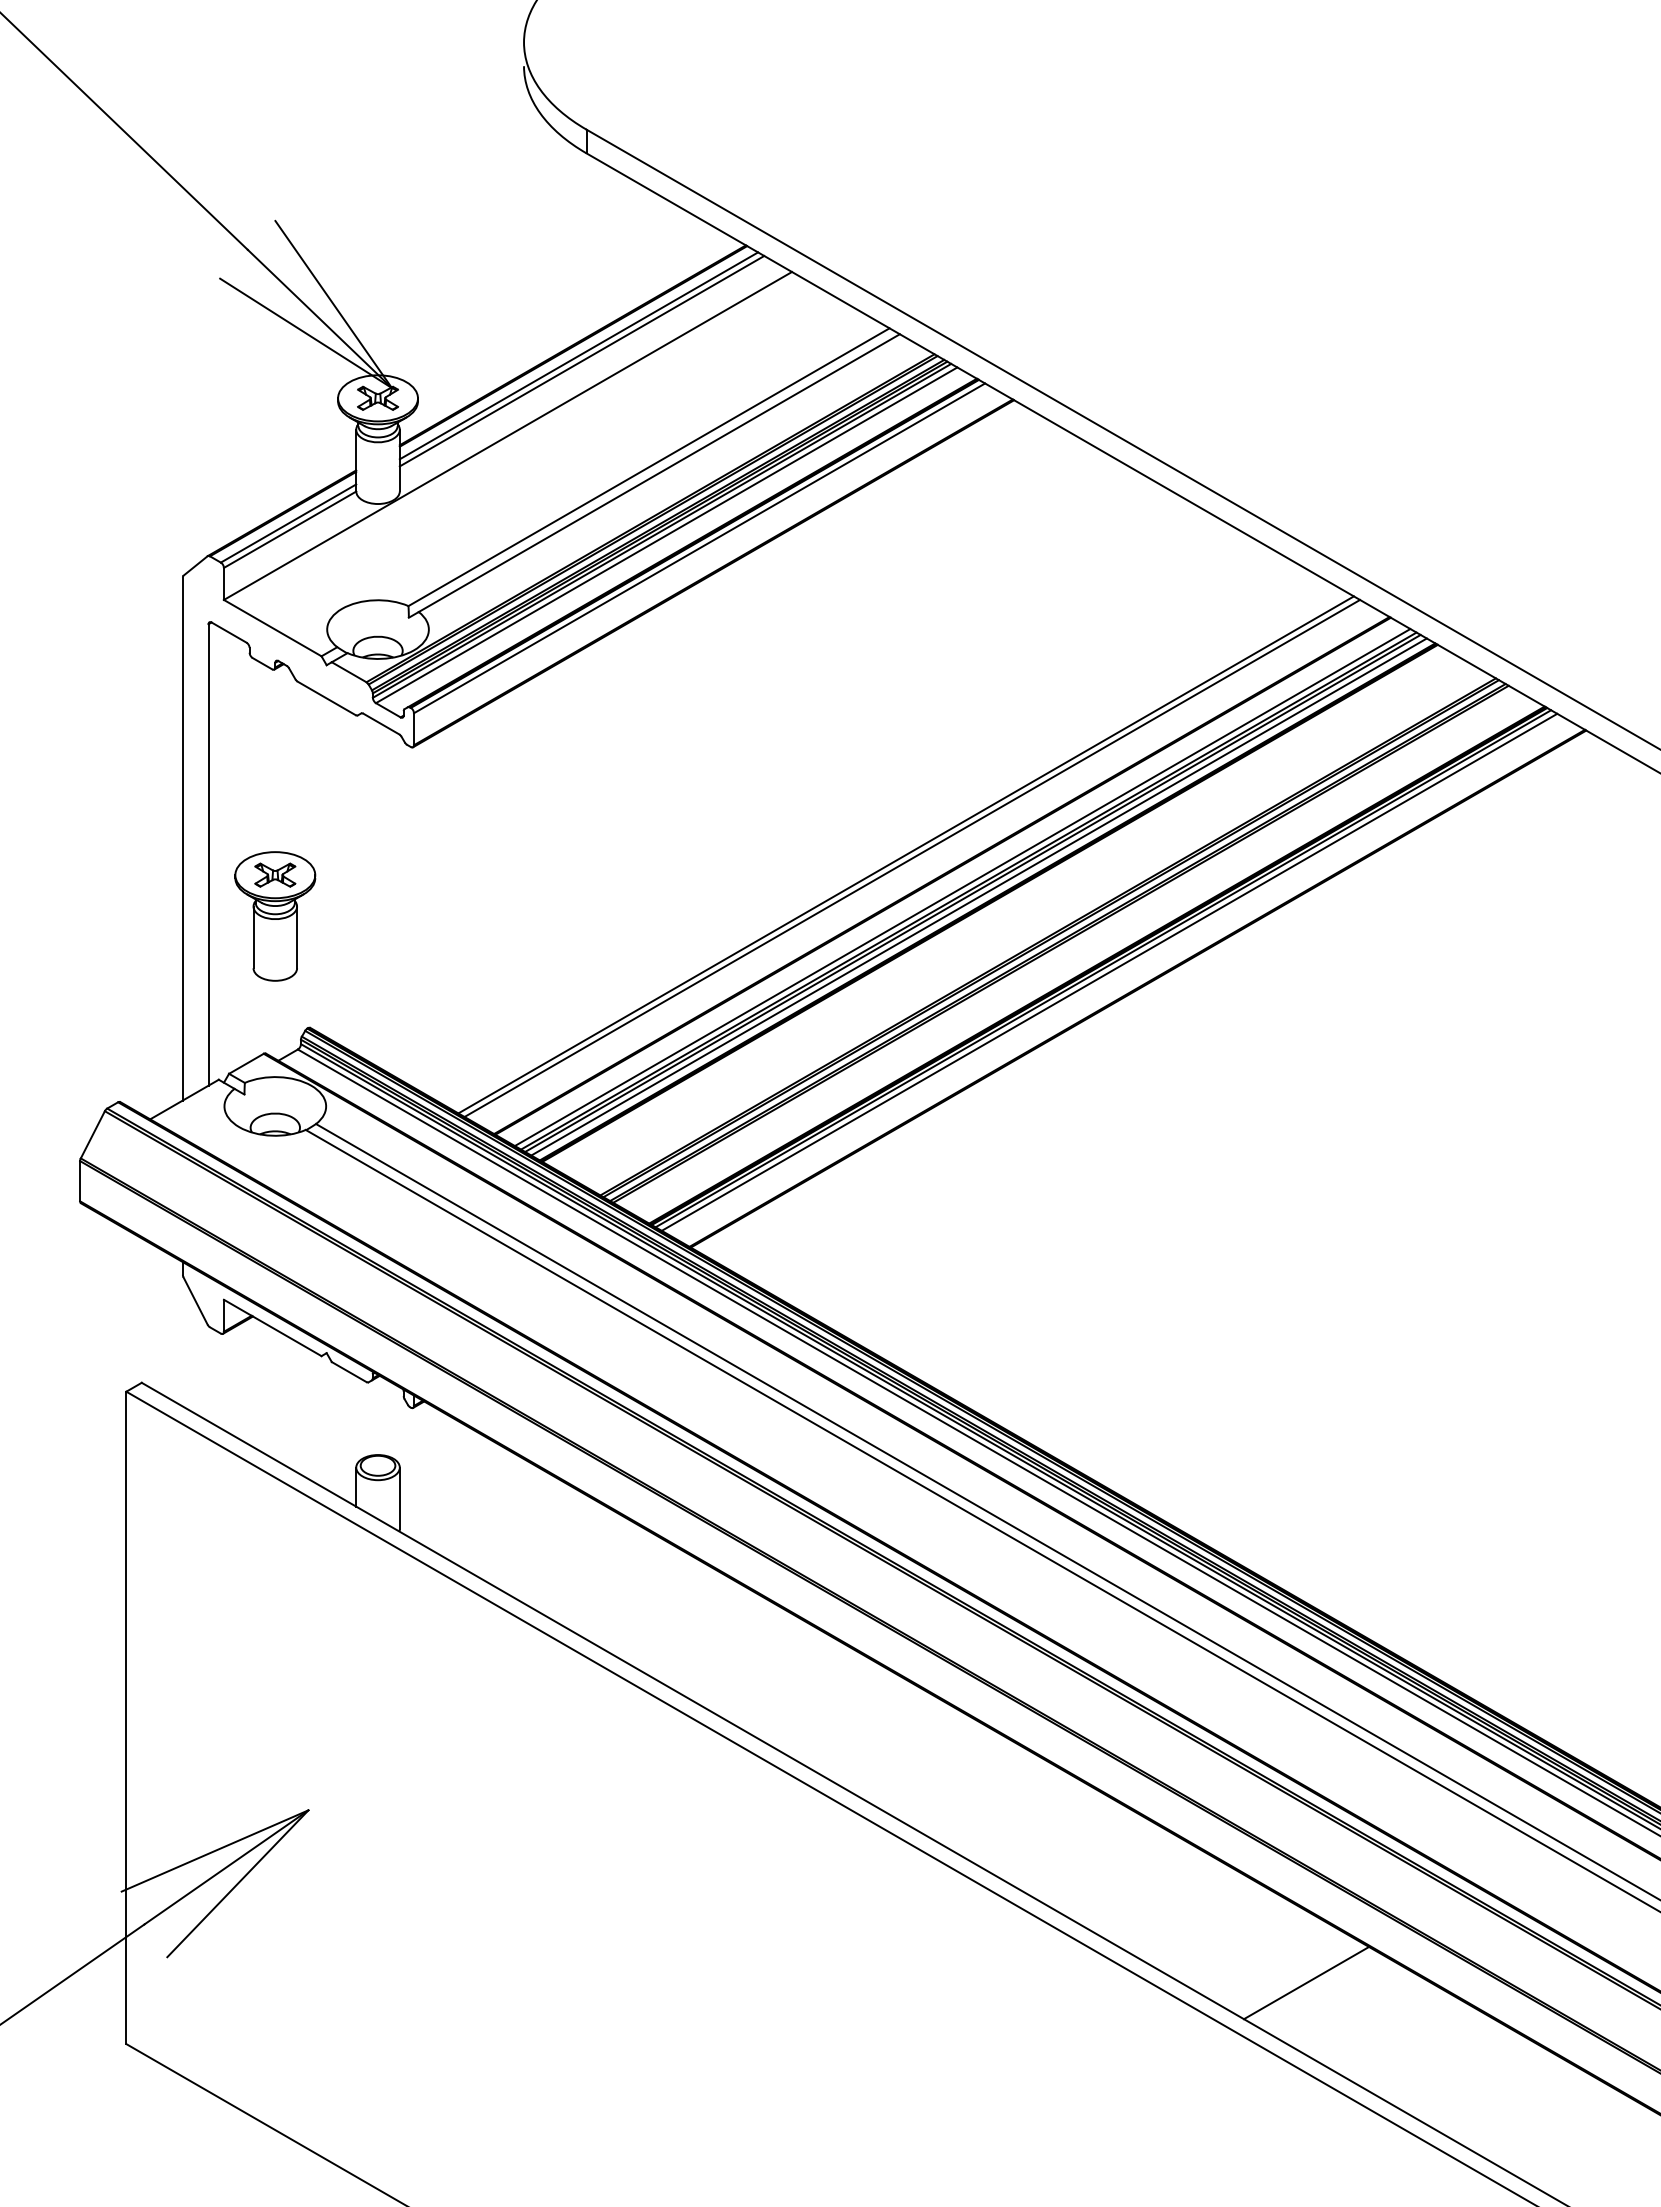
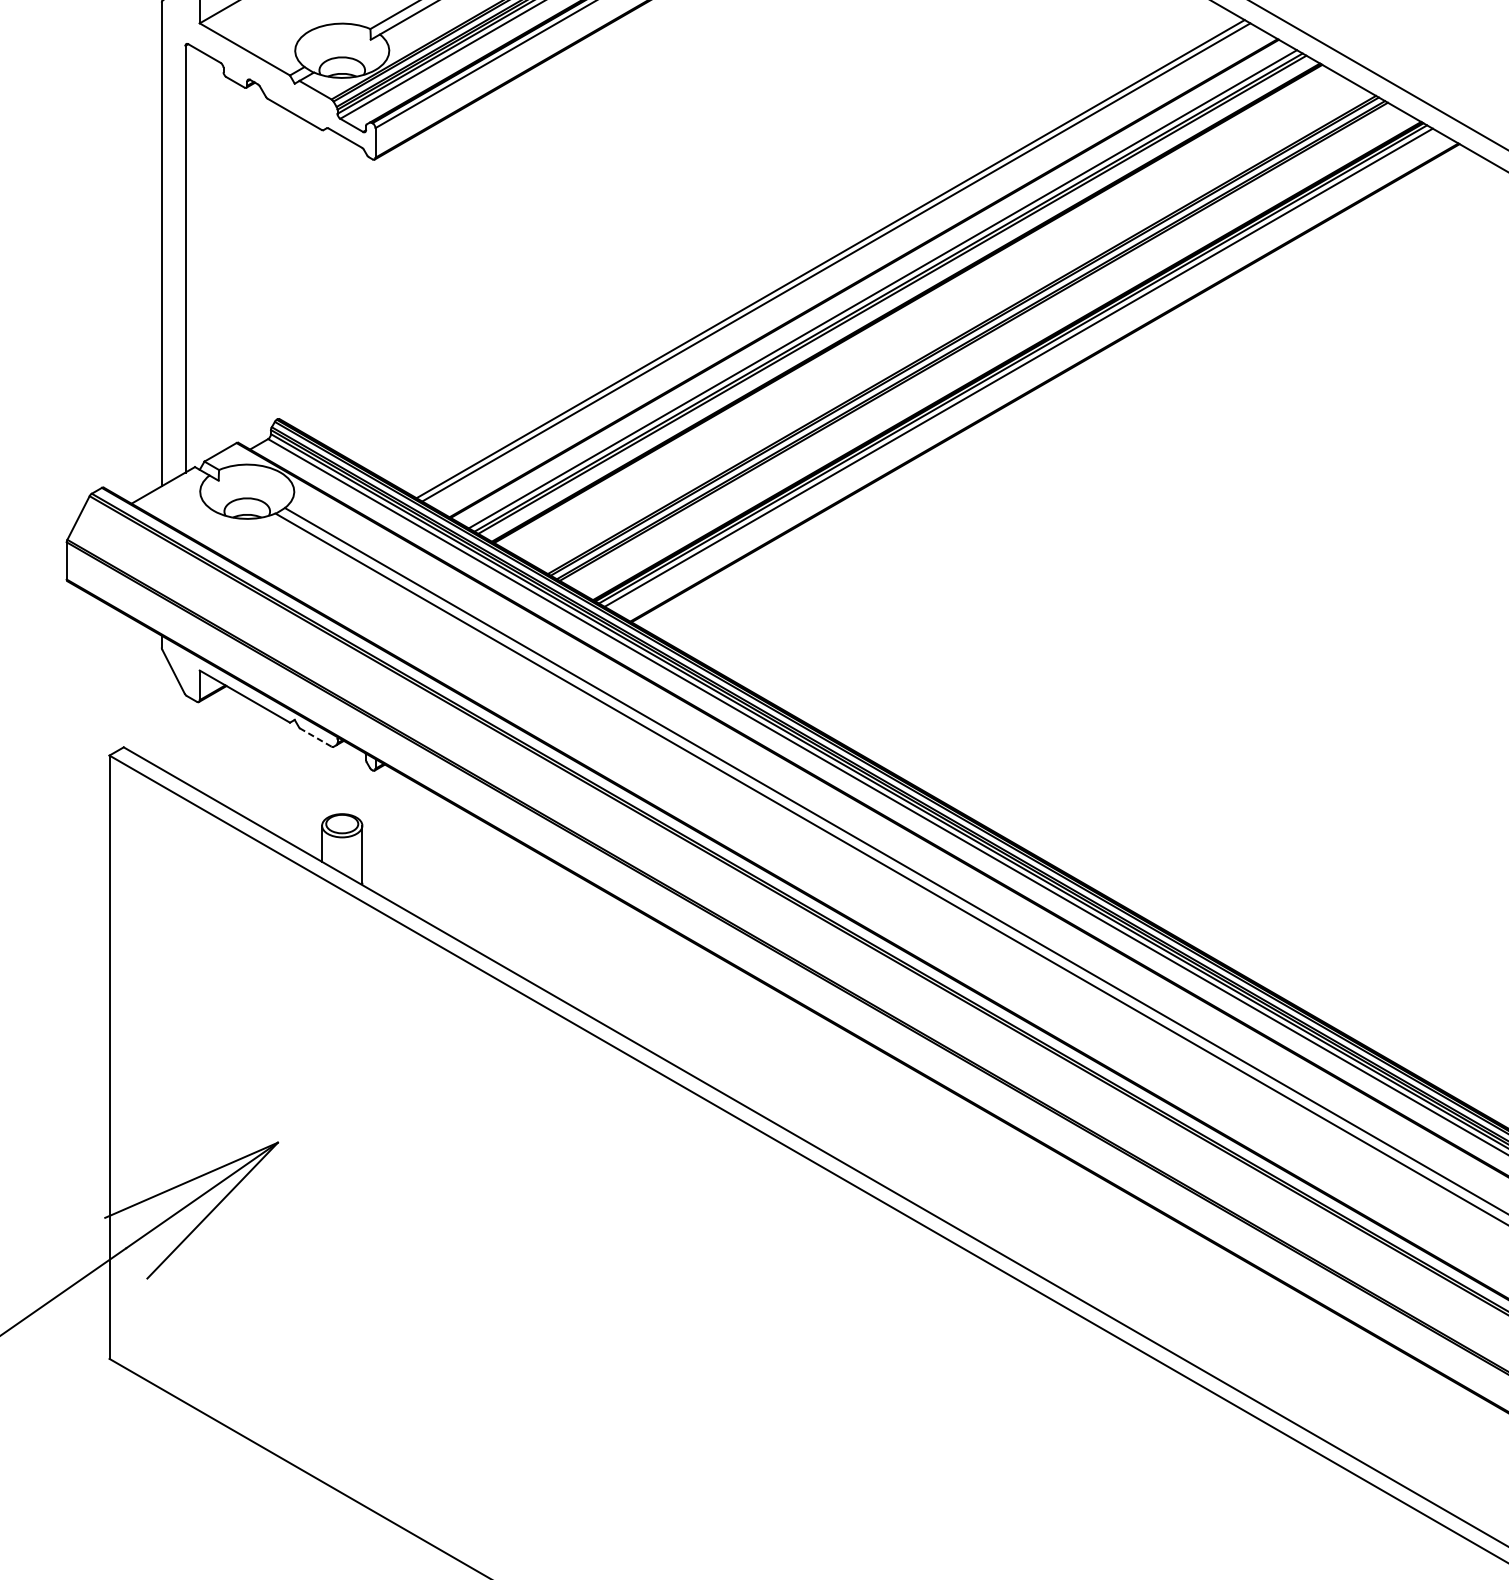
line: (978, 896) -> (897, 297), removed
part: (275, 916) -> (247, 316), removed
line: (349, 1372) -> (315, 737), solid -> dashed
line: (1306, 1982) -> (1200, 1301), removed

